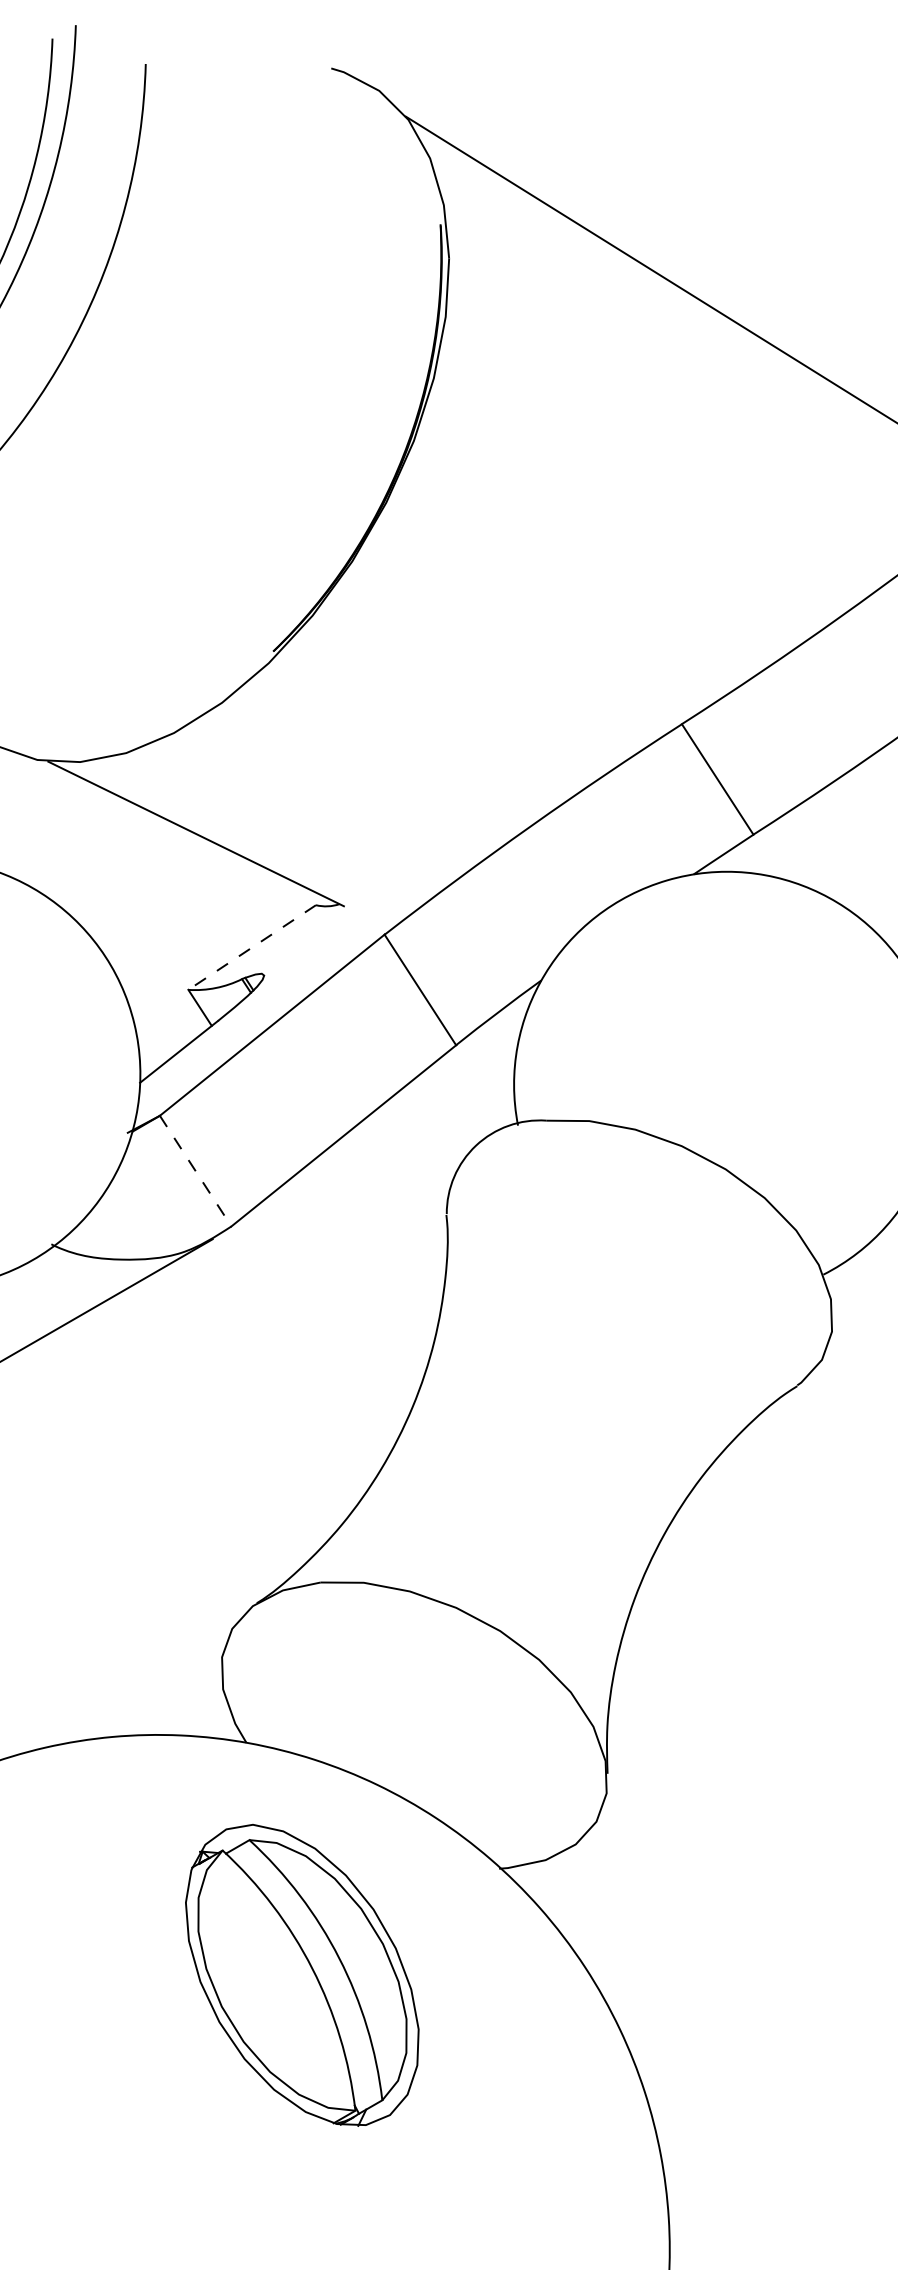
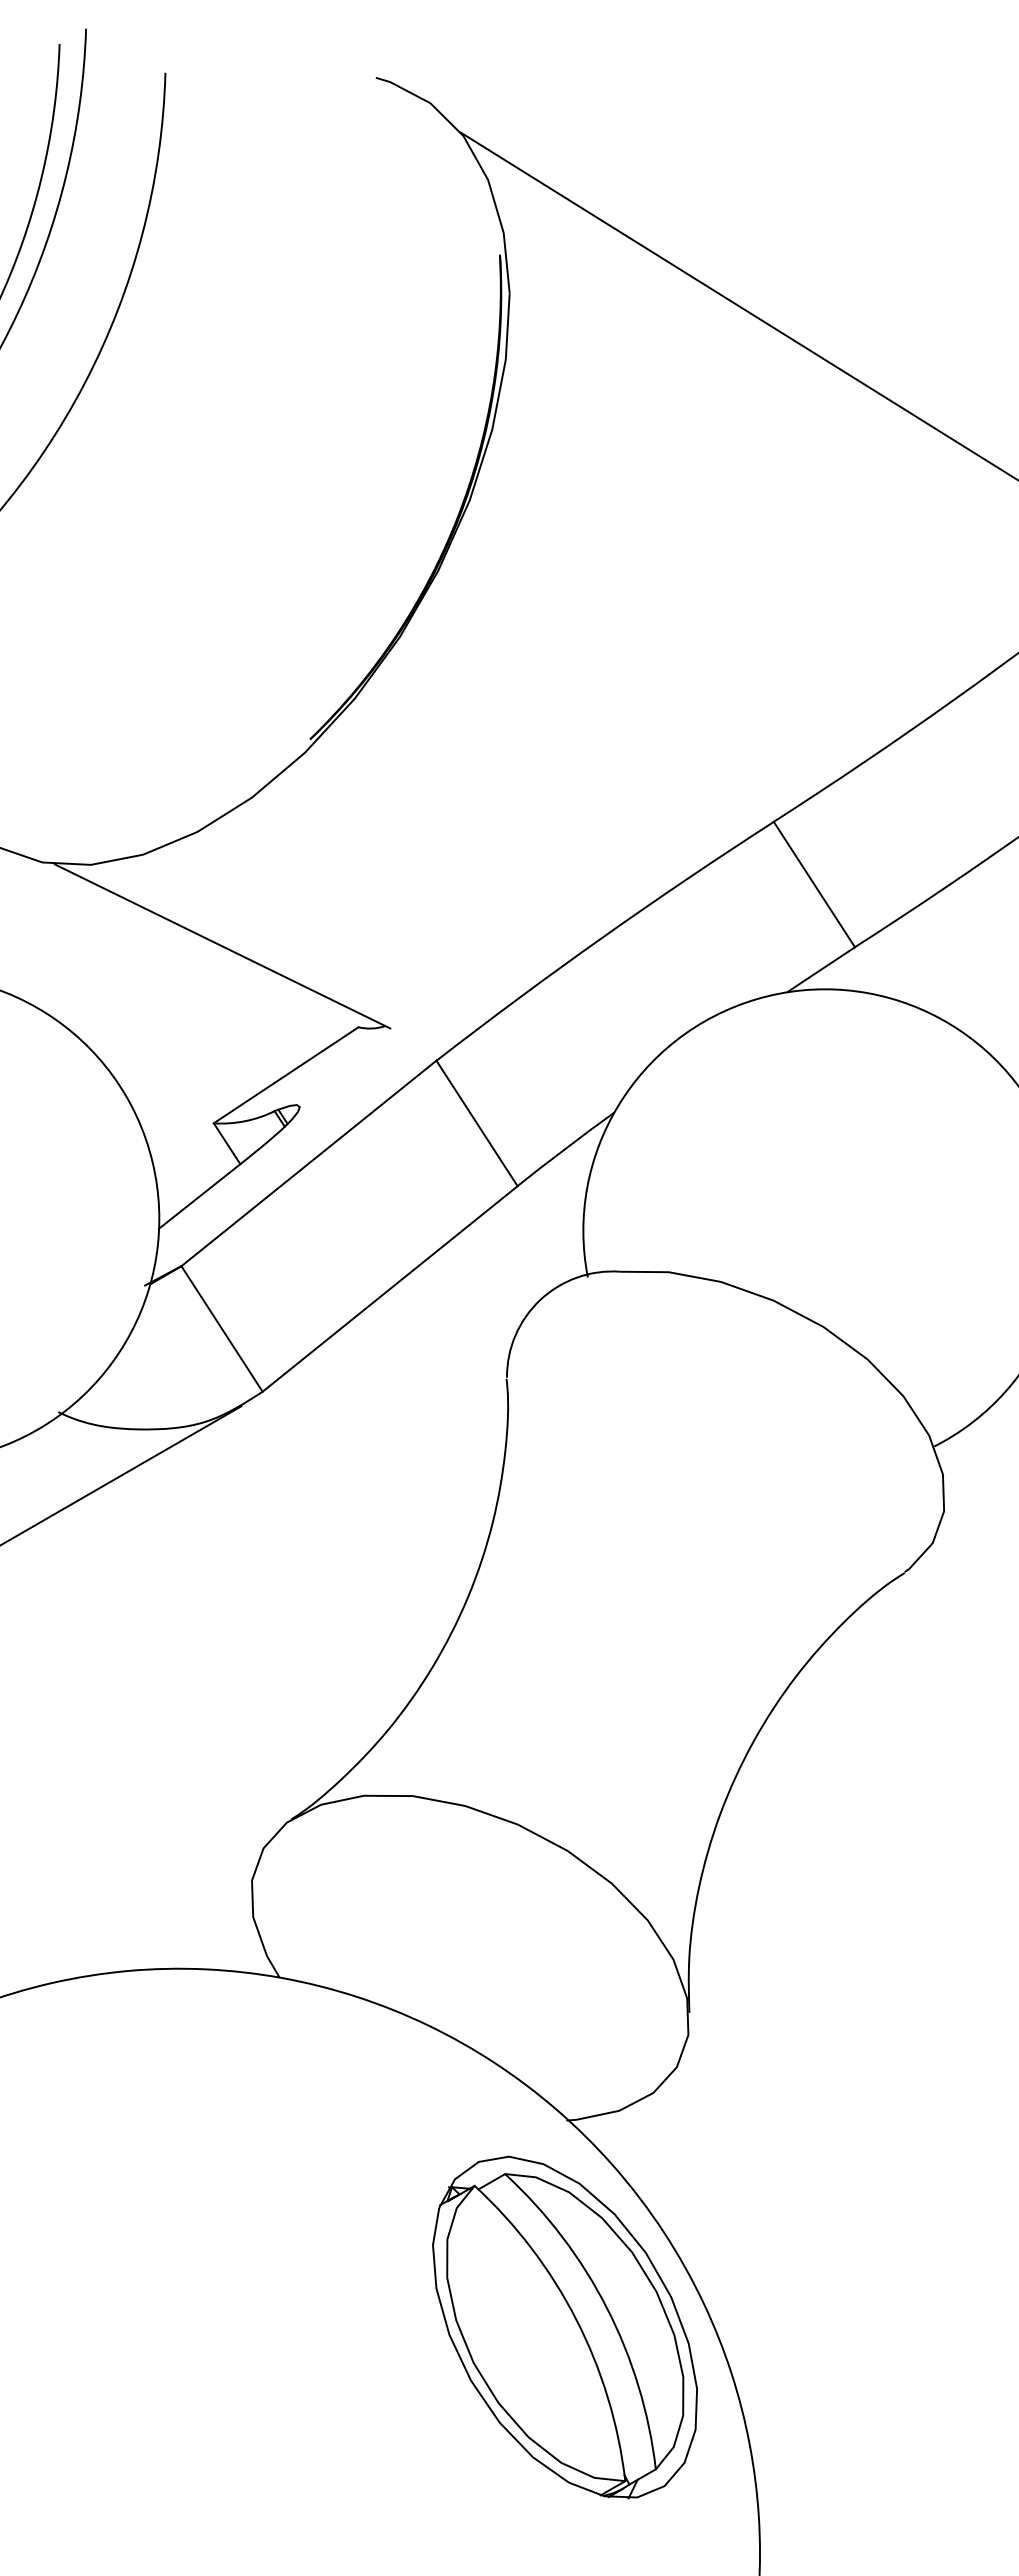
line: (252, 947) -> (286, 1075), dashed -> solid
line: (196, 1170) -> (222, 1328), dashed -> solid
part: (301, 1975) -> (564, 2327), moved

